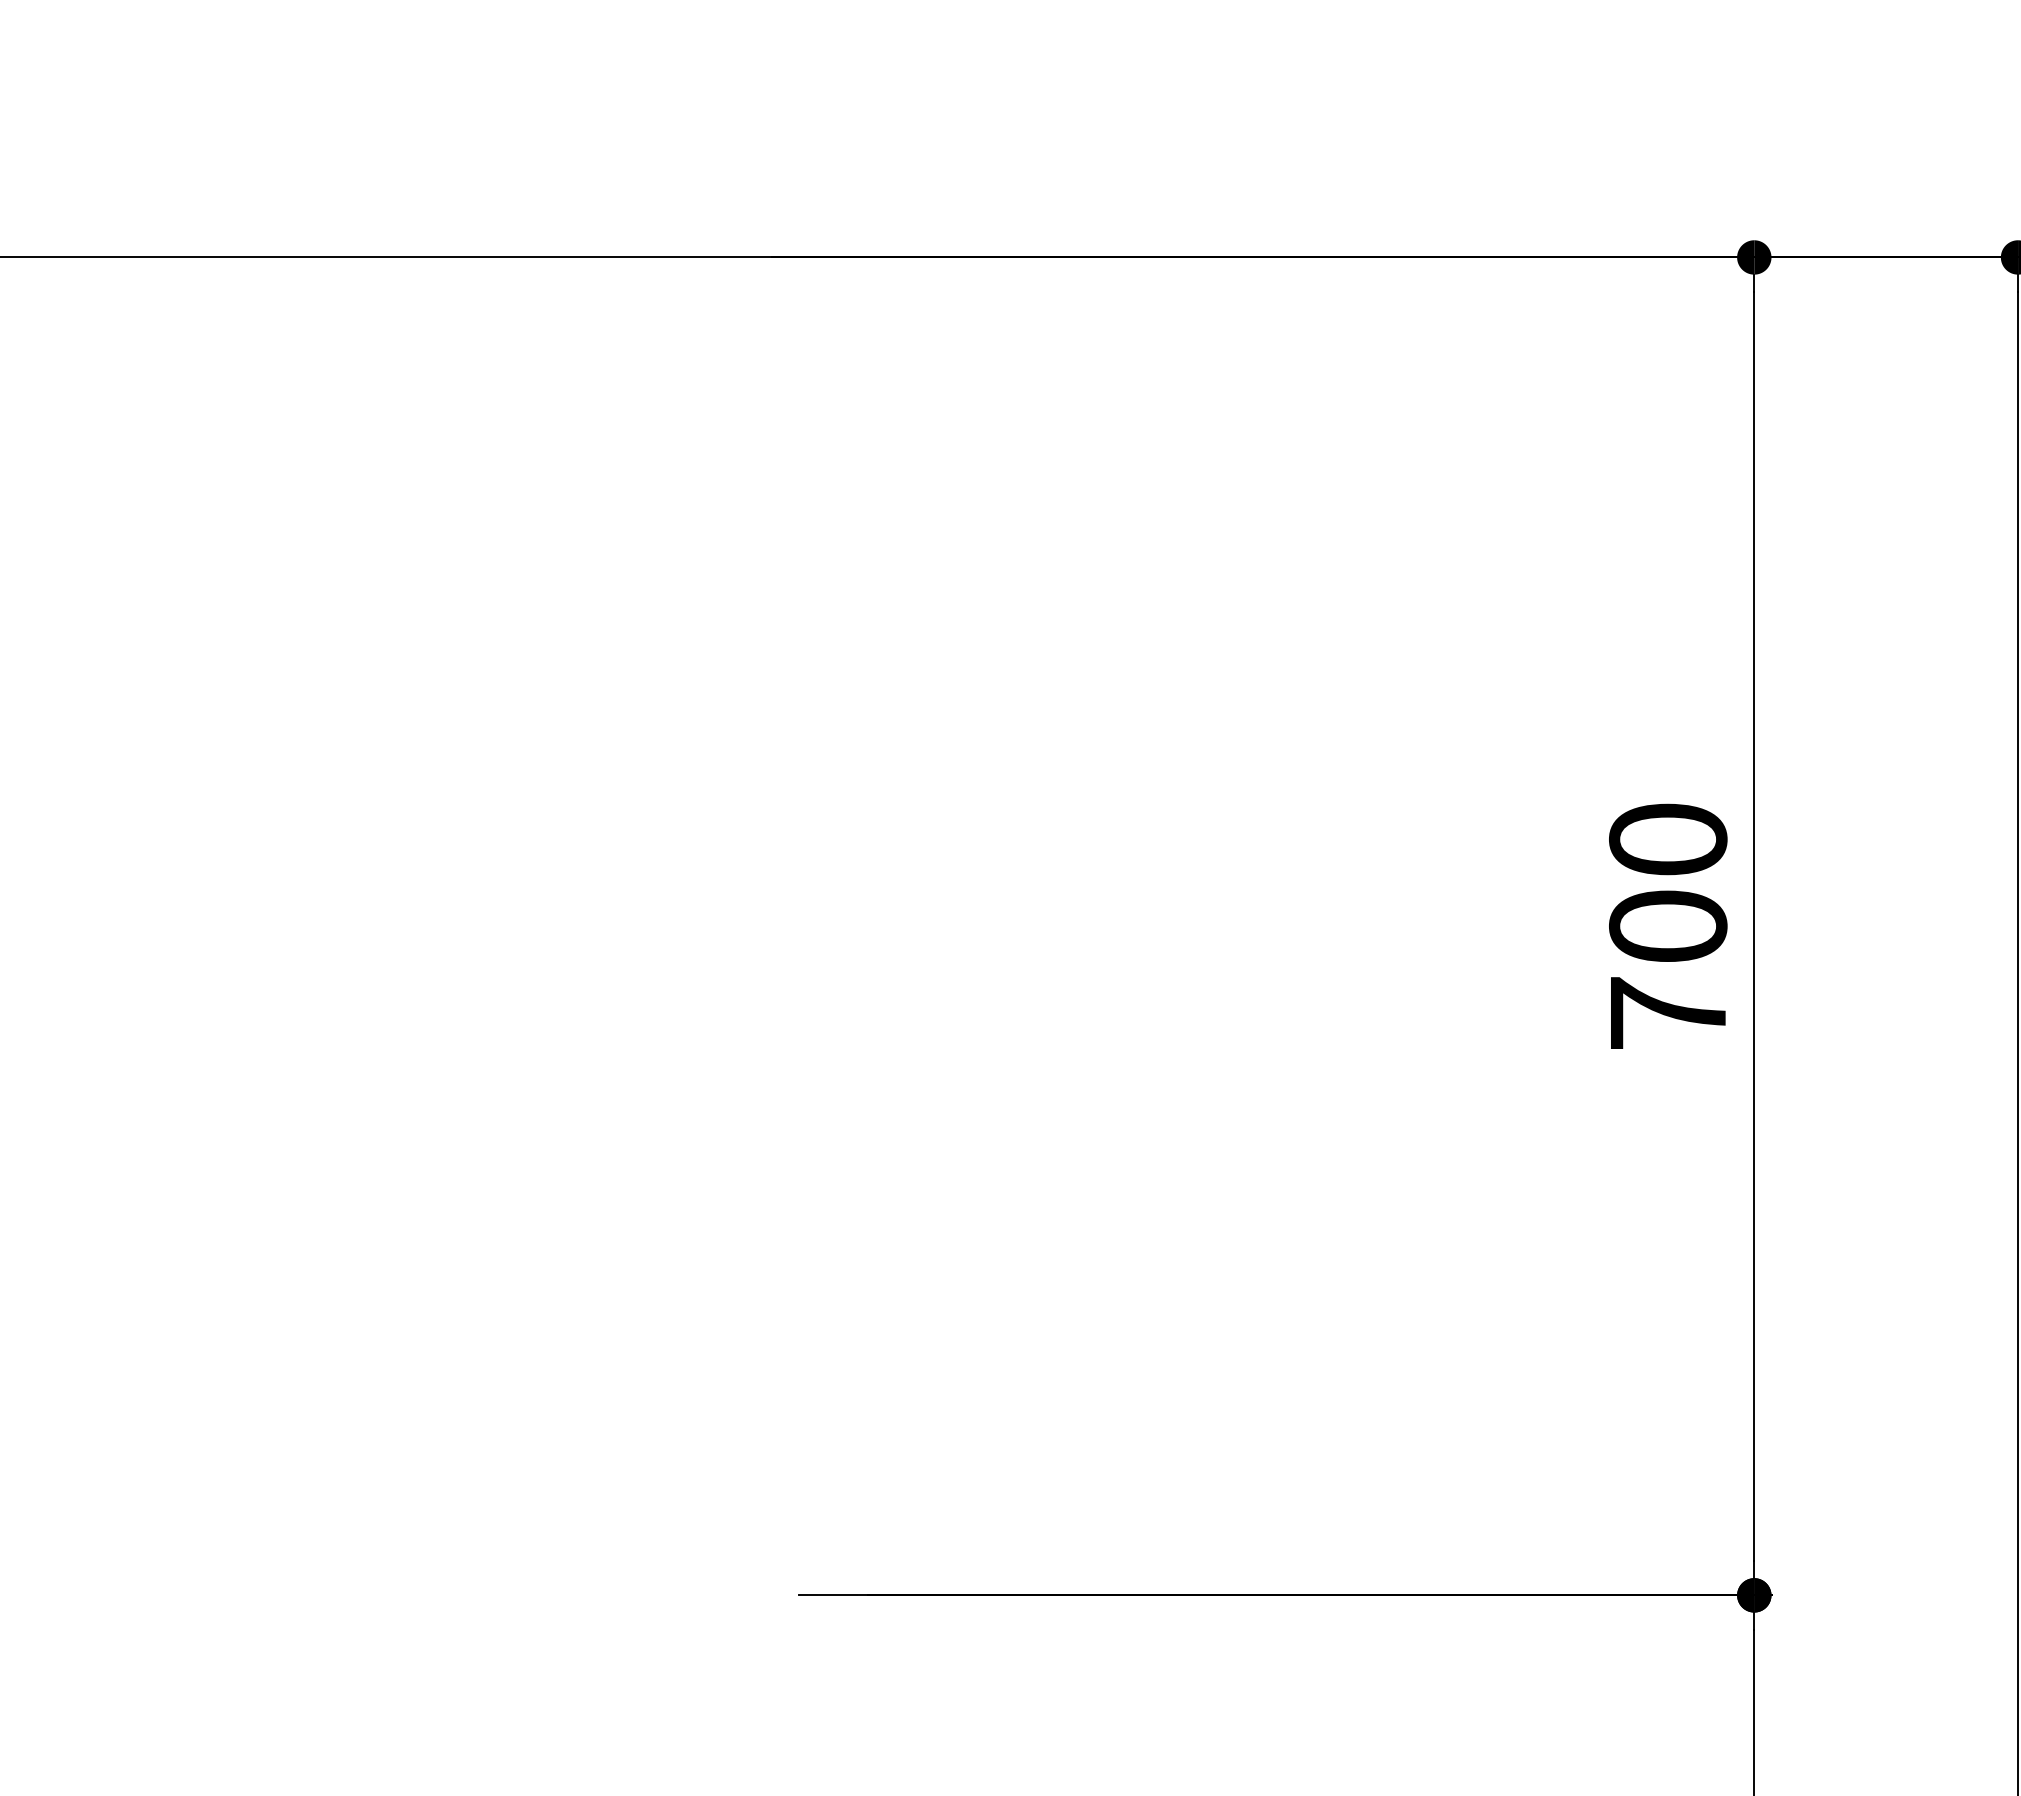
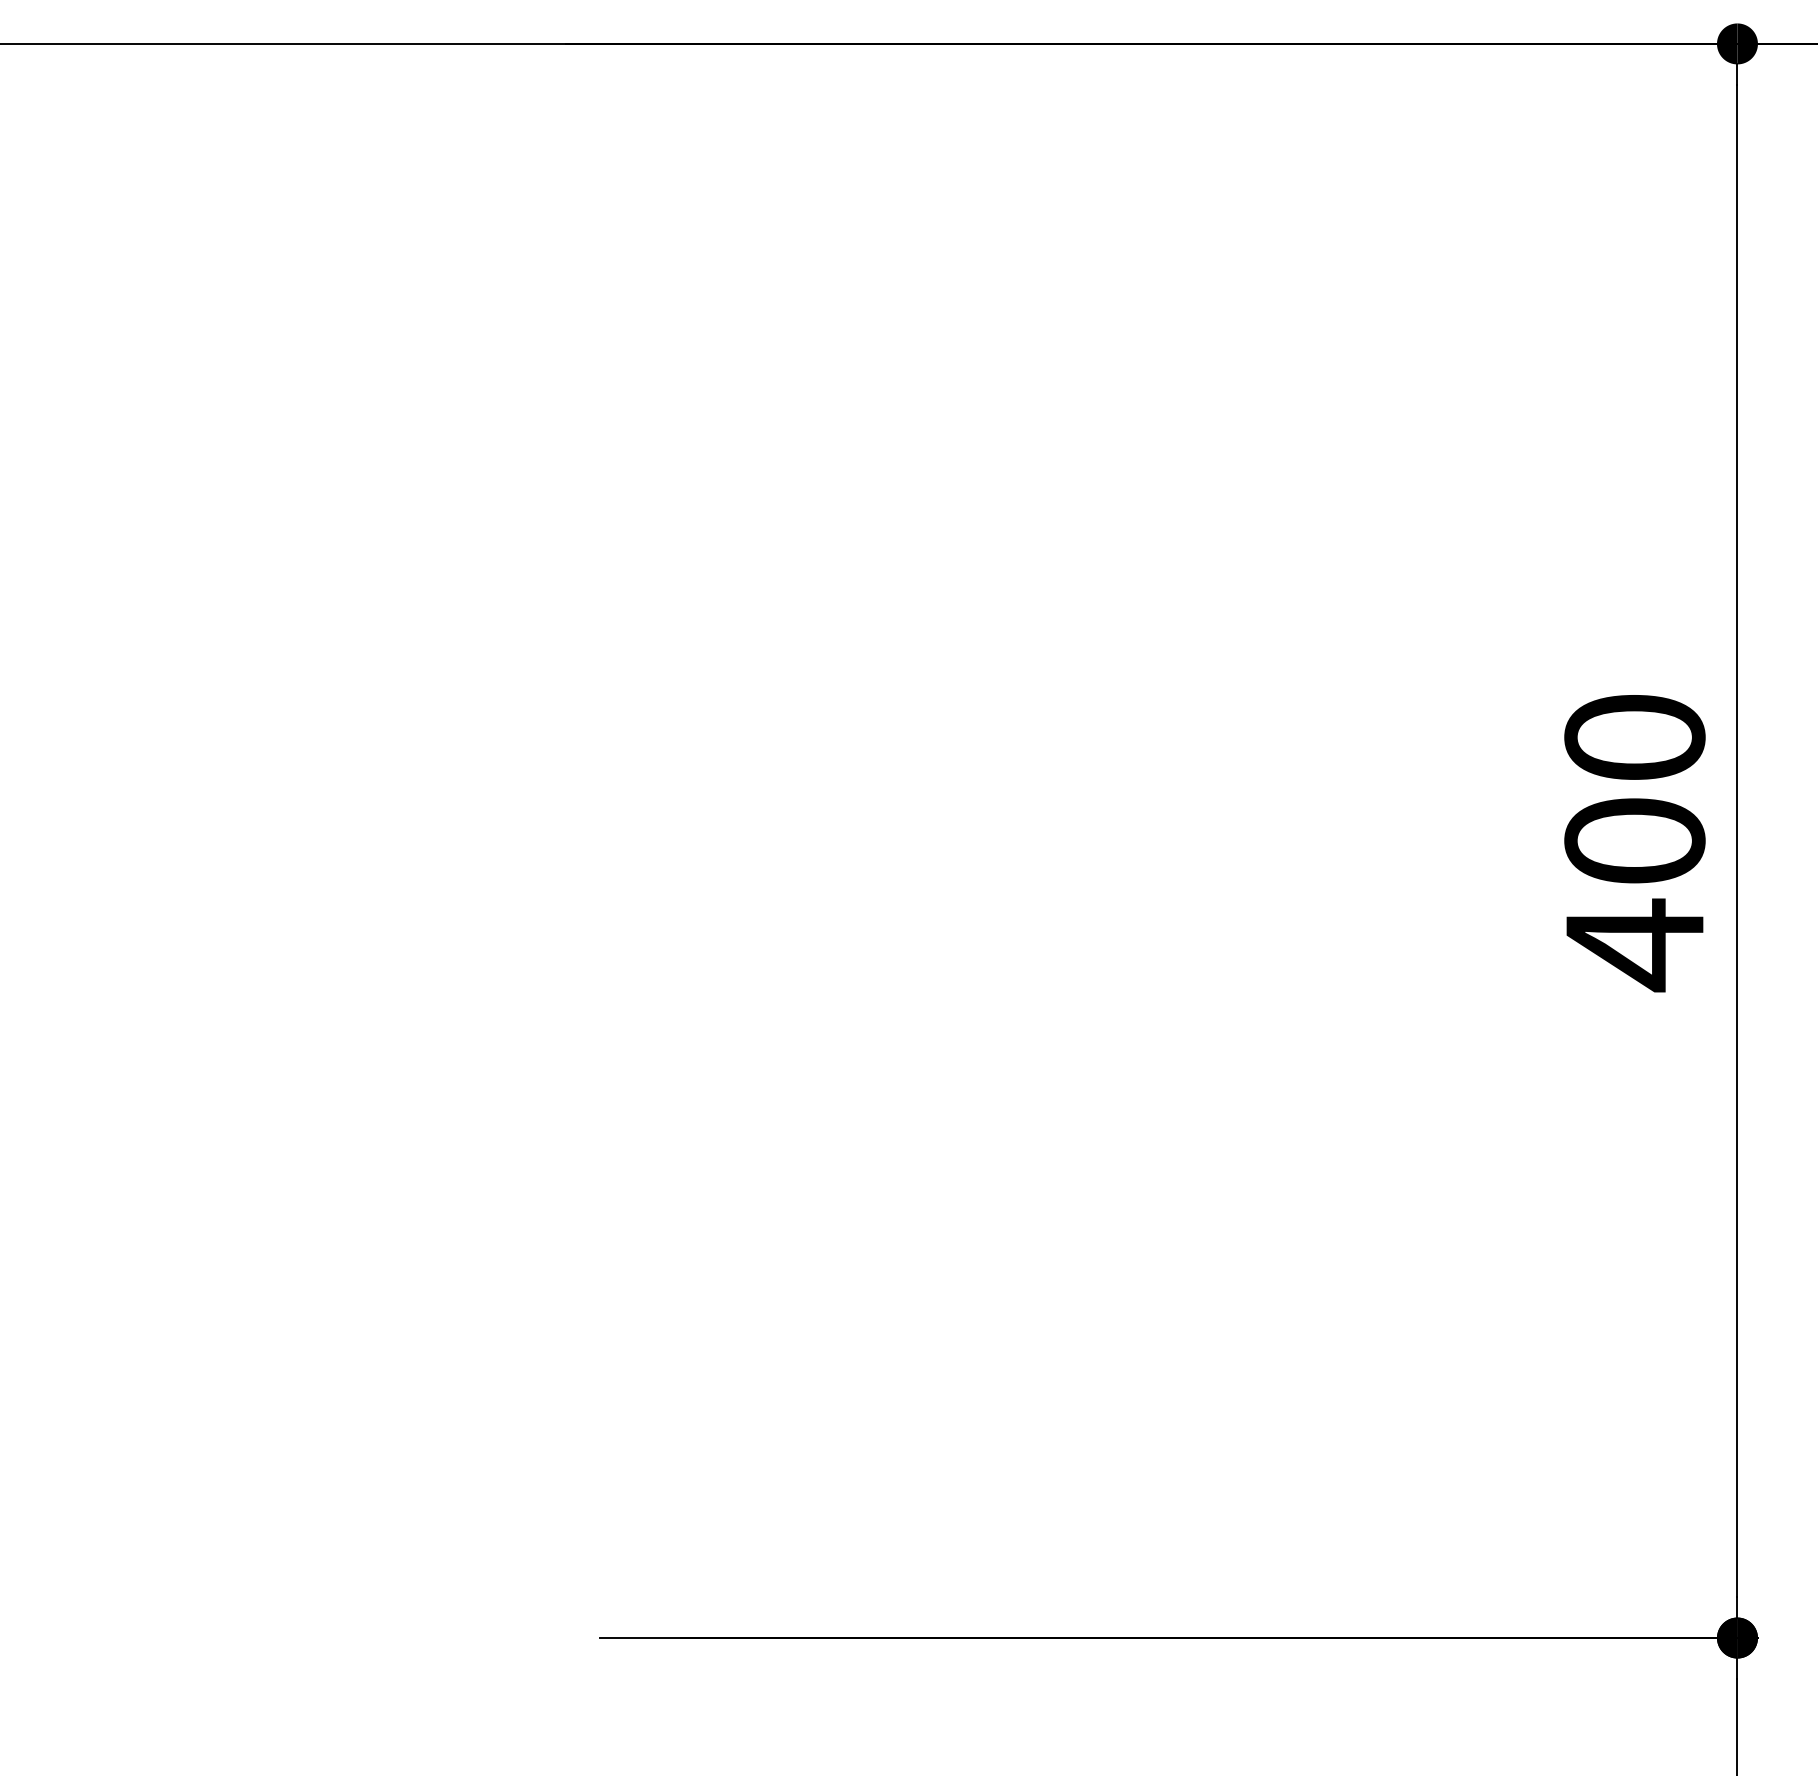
text: (1668, 1013) -> (1635, 944), 700 -> 400

